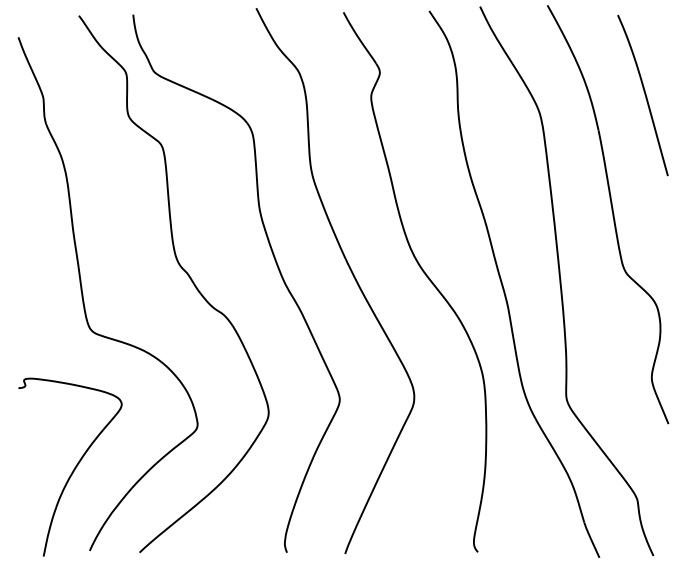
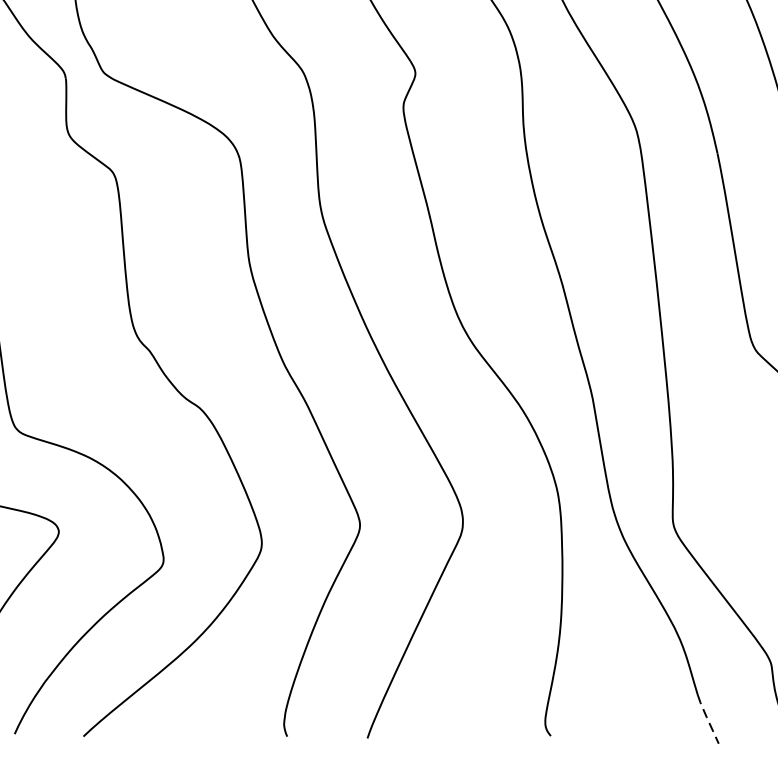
line: (591, 539) -> (707, 718), solid -> dashed

